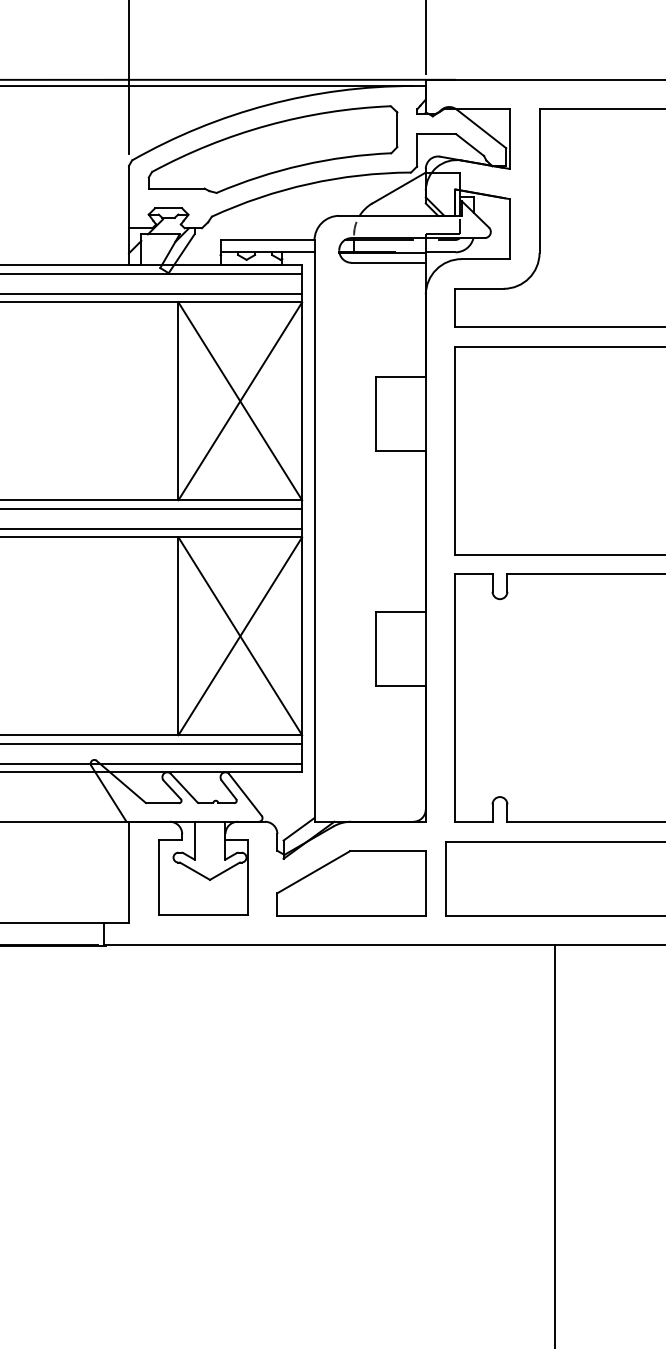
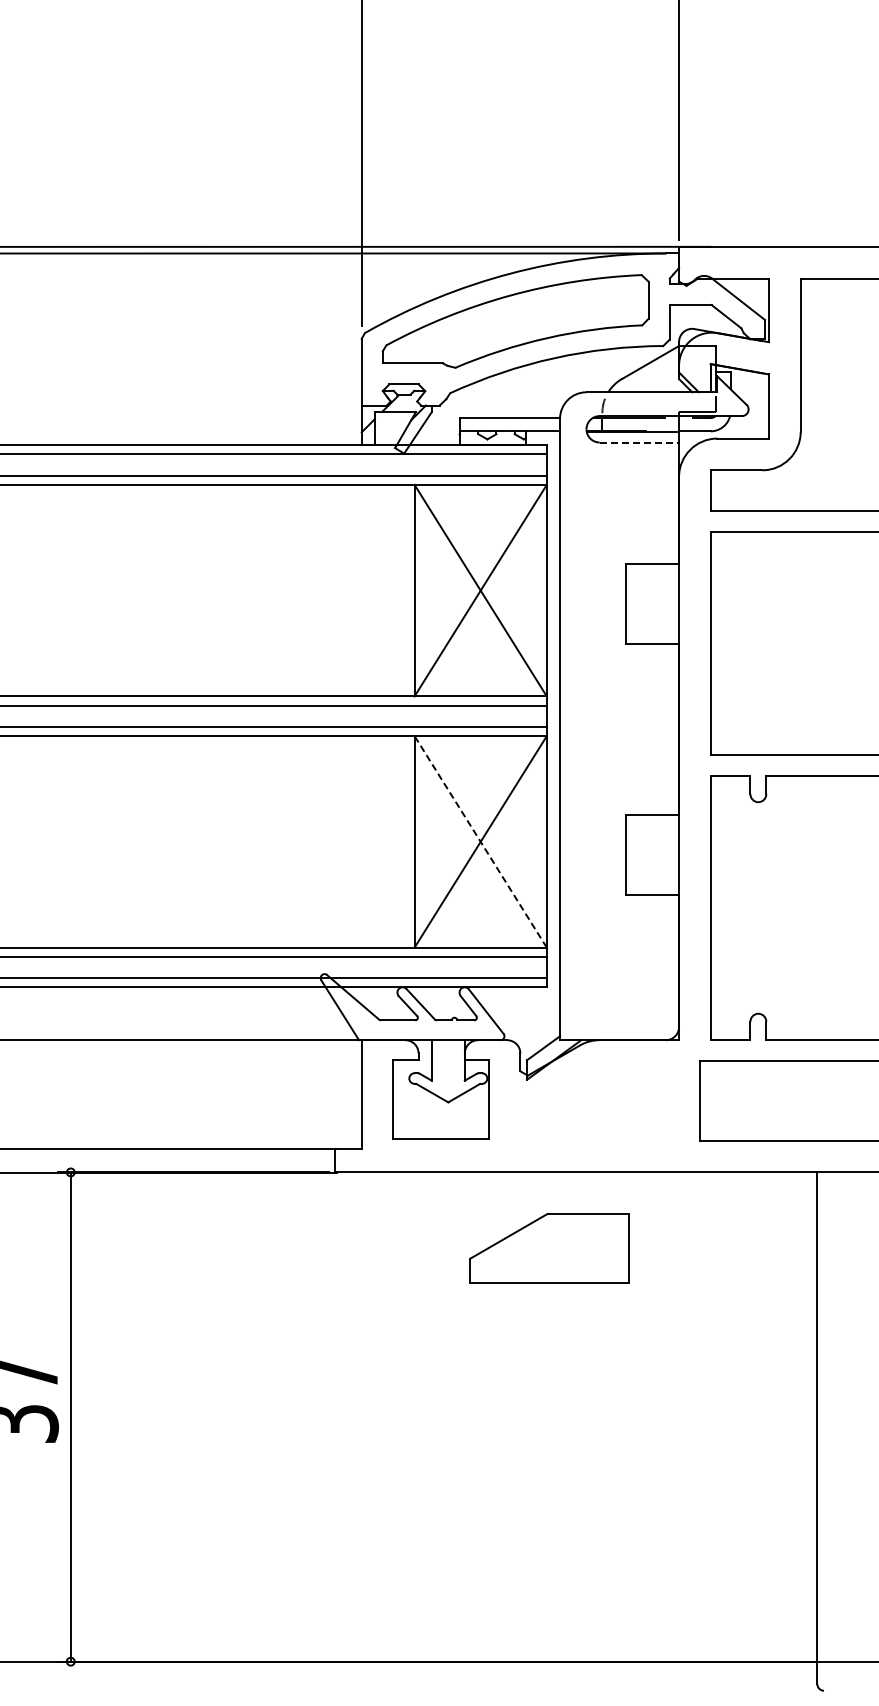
line: (388, 262) -> (639, 442), solid -> dashed
line: (240, 635) -> (480, 841), solid -> dashed
part: (351, 882) -> (549, 1247), moved

